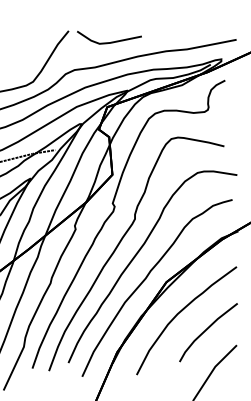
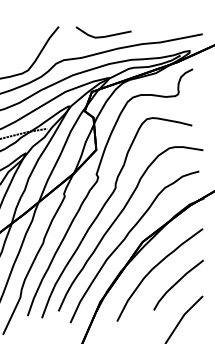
line: (111, 41) -> (105, 35), moved

